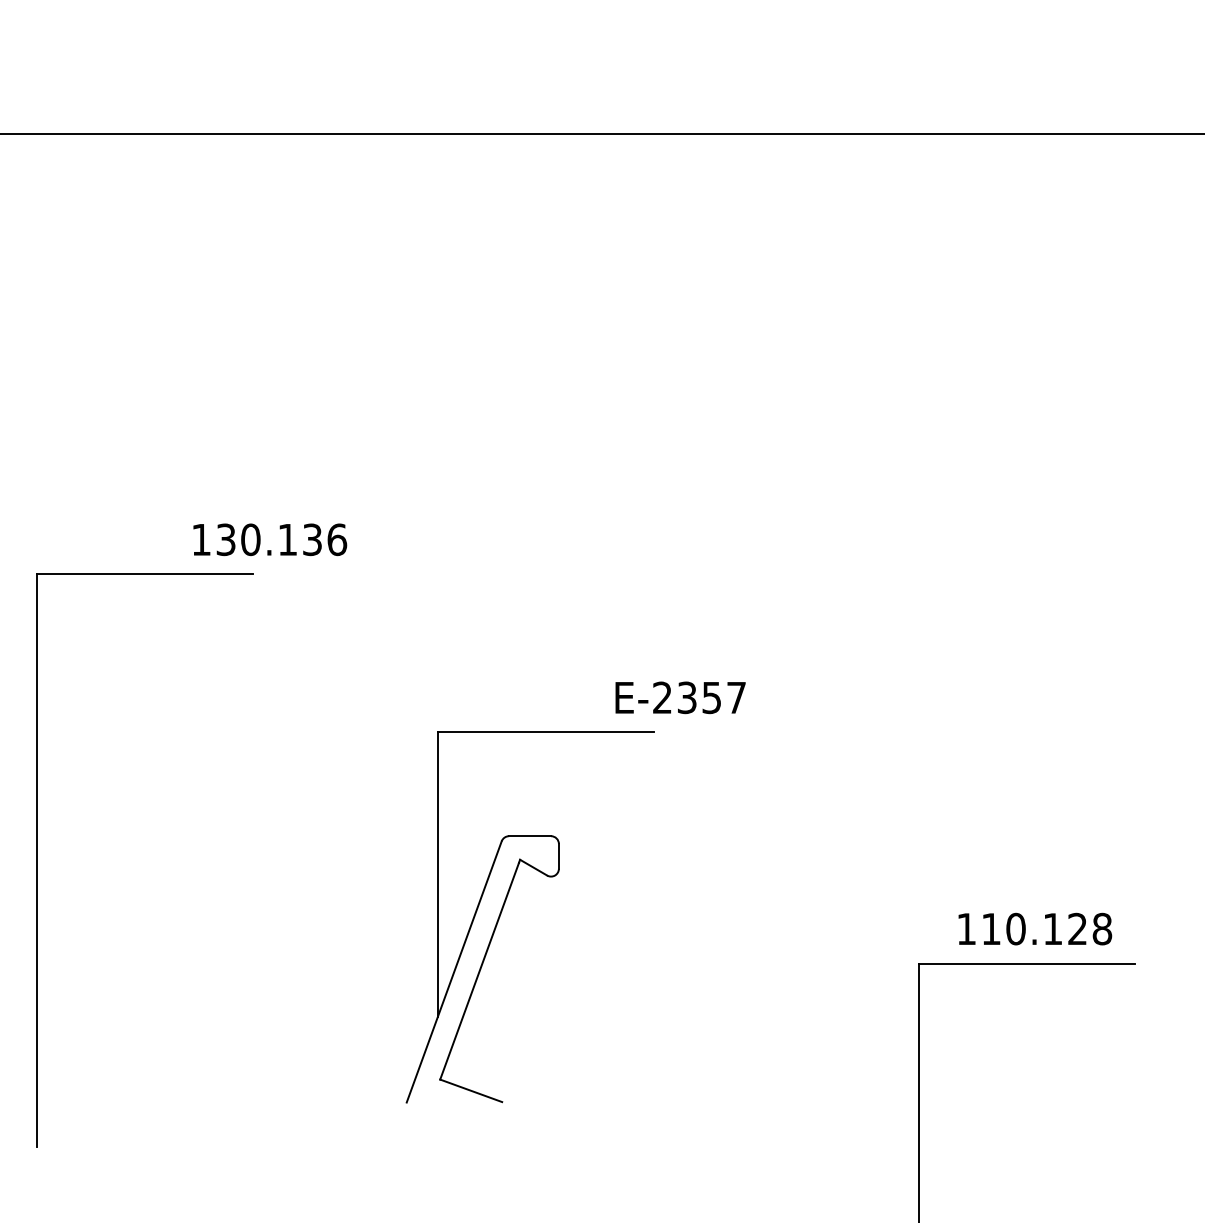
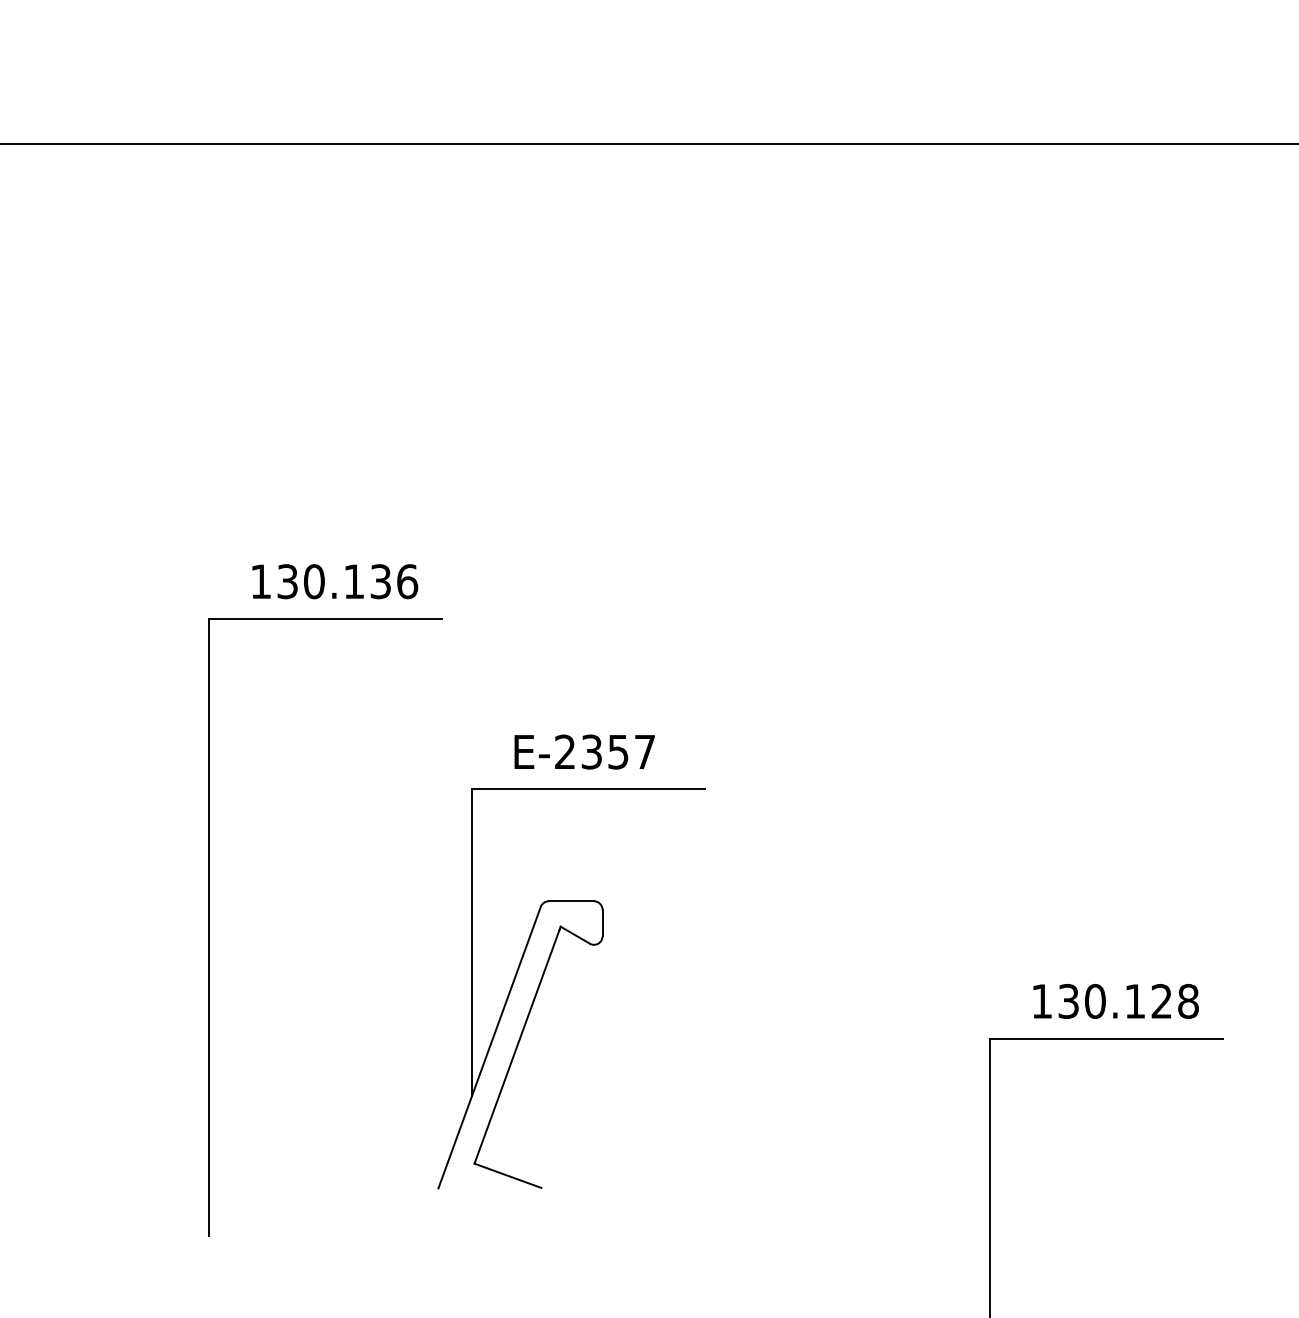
text: (270, 539) -> (335, 581), moved
text: (680, 697) -> (584, 751), moved
part: (36, 860) -> (209, 927), moved
text: (991, 929) -> (1068, 1001), 110.128 -> 130.128

